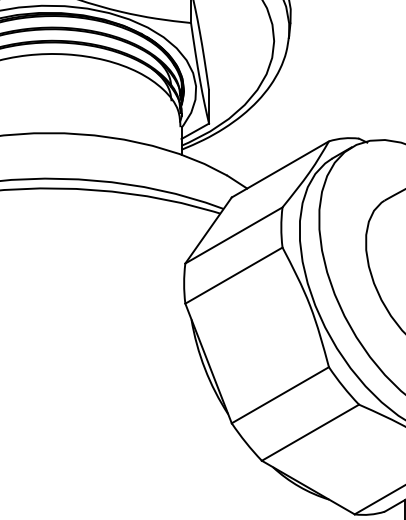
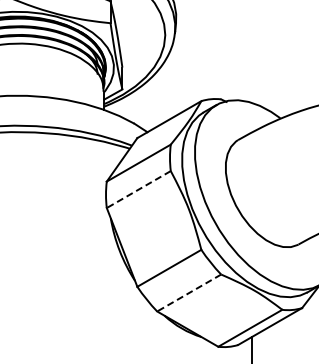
line: (233, 275) -> (138, 189), solid -> dashed
line: (310, 433) -> (189, 293), solid -> dashed

